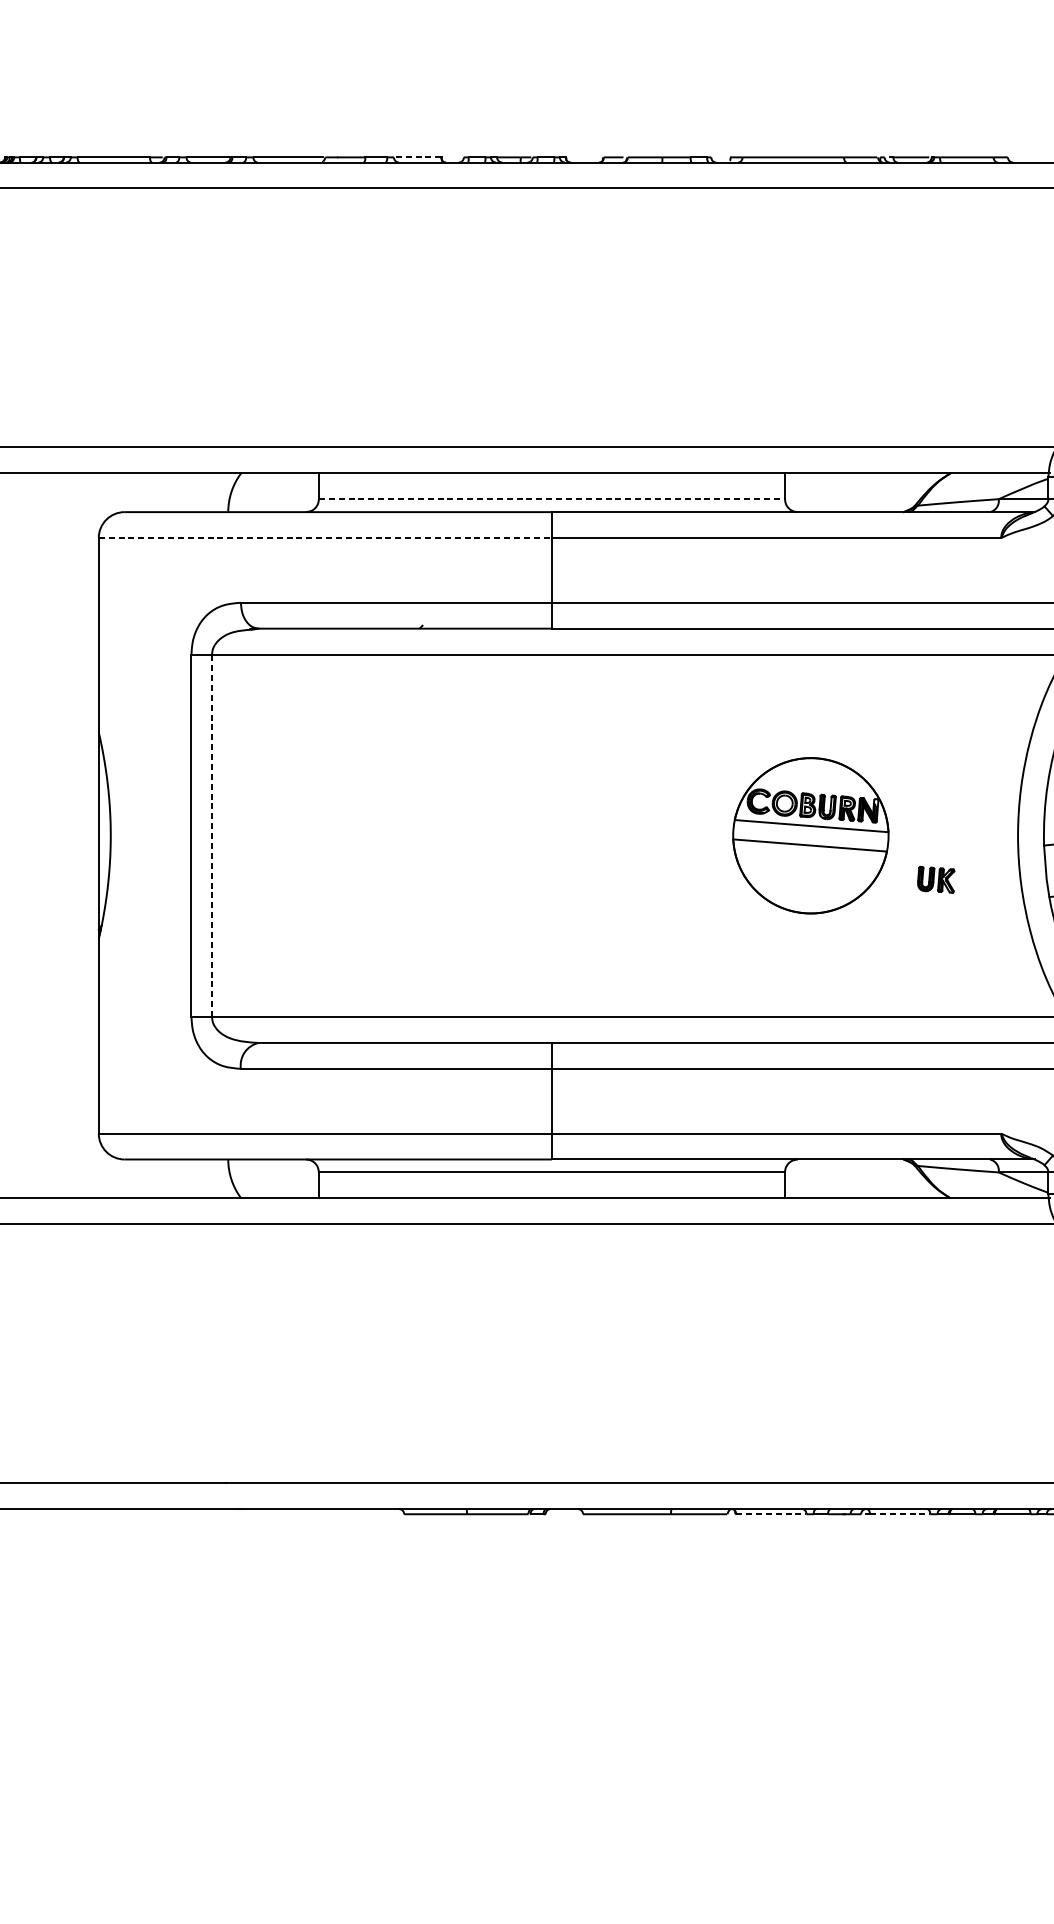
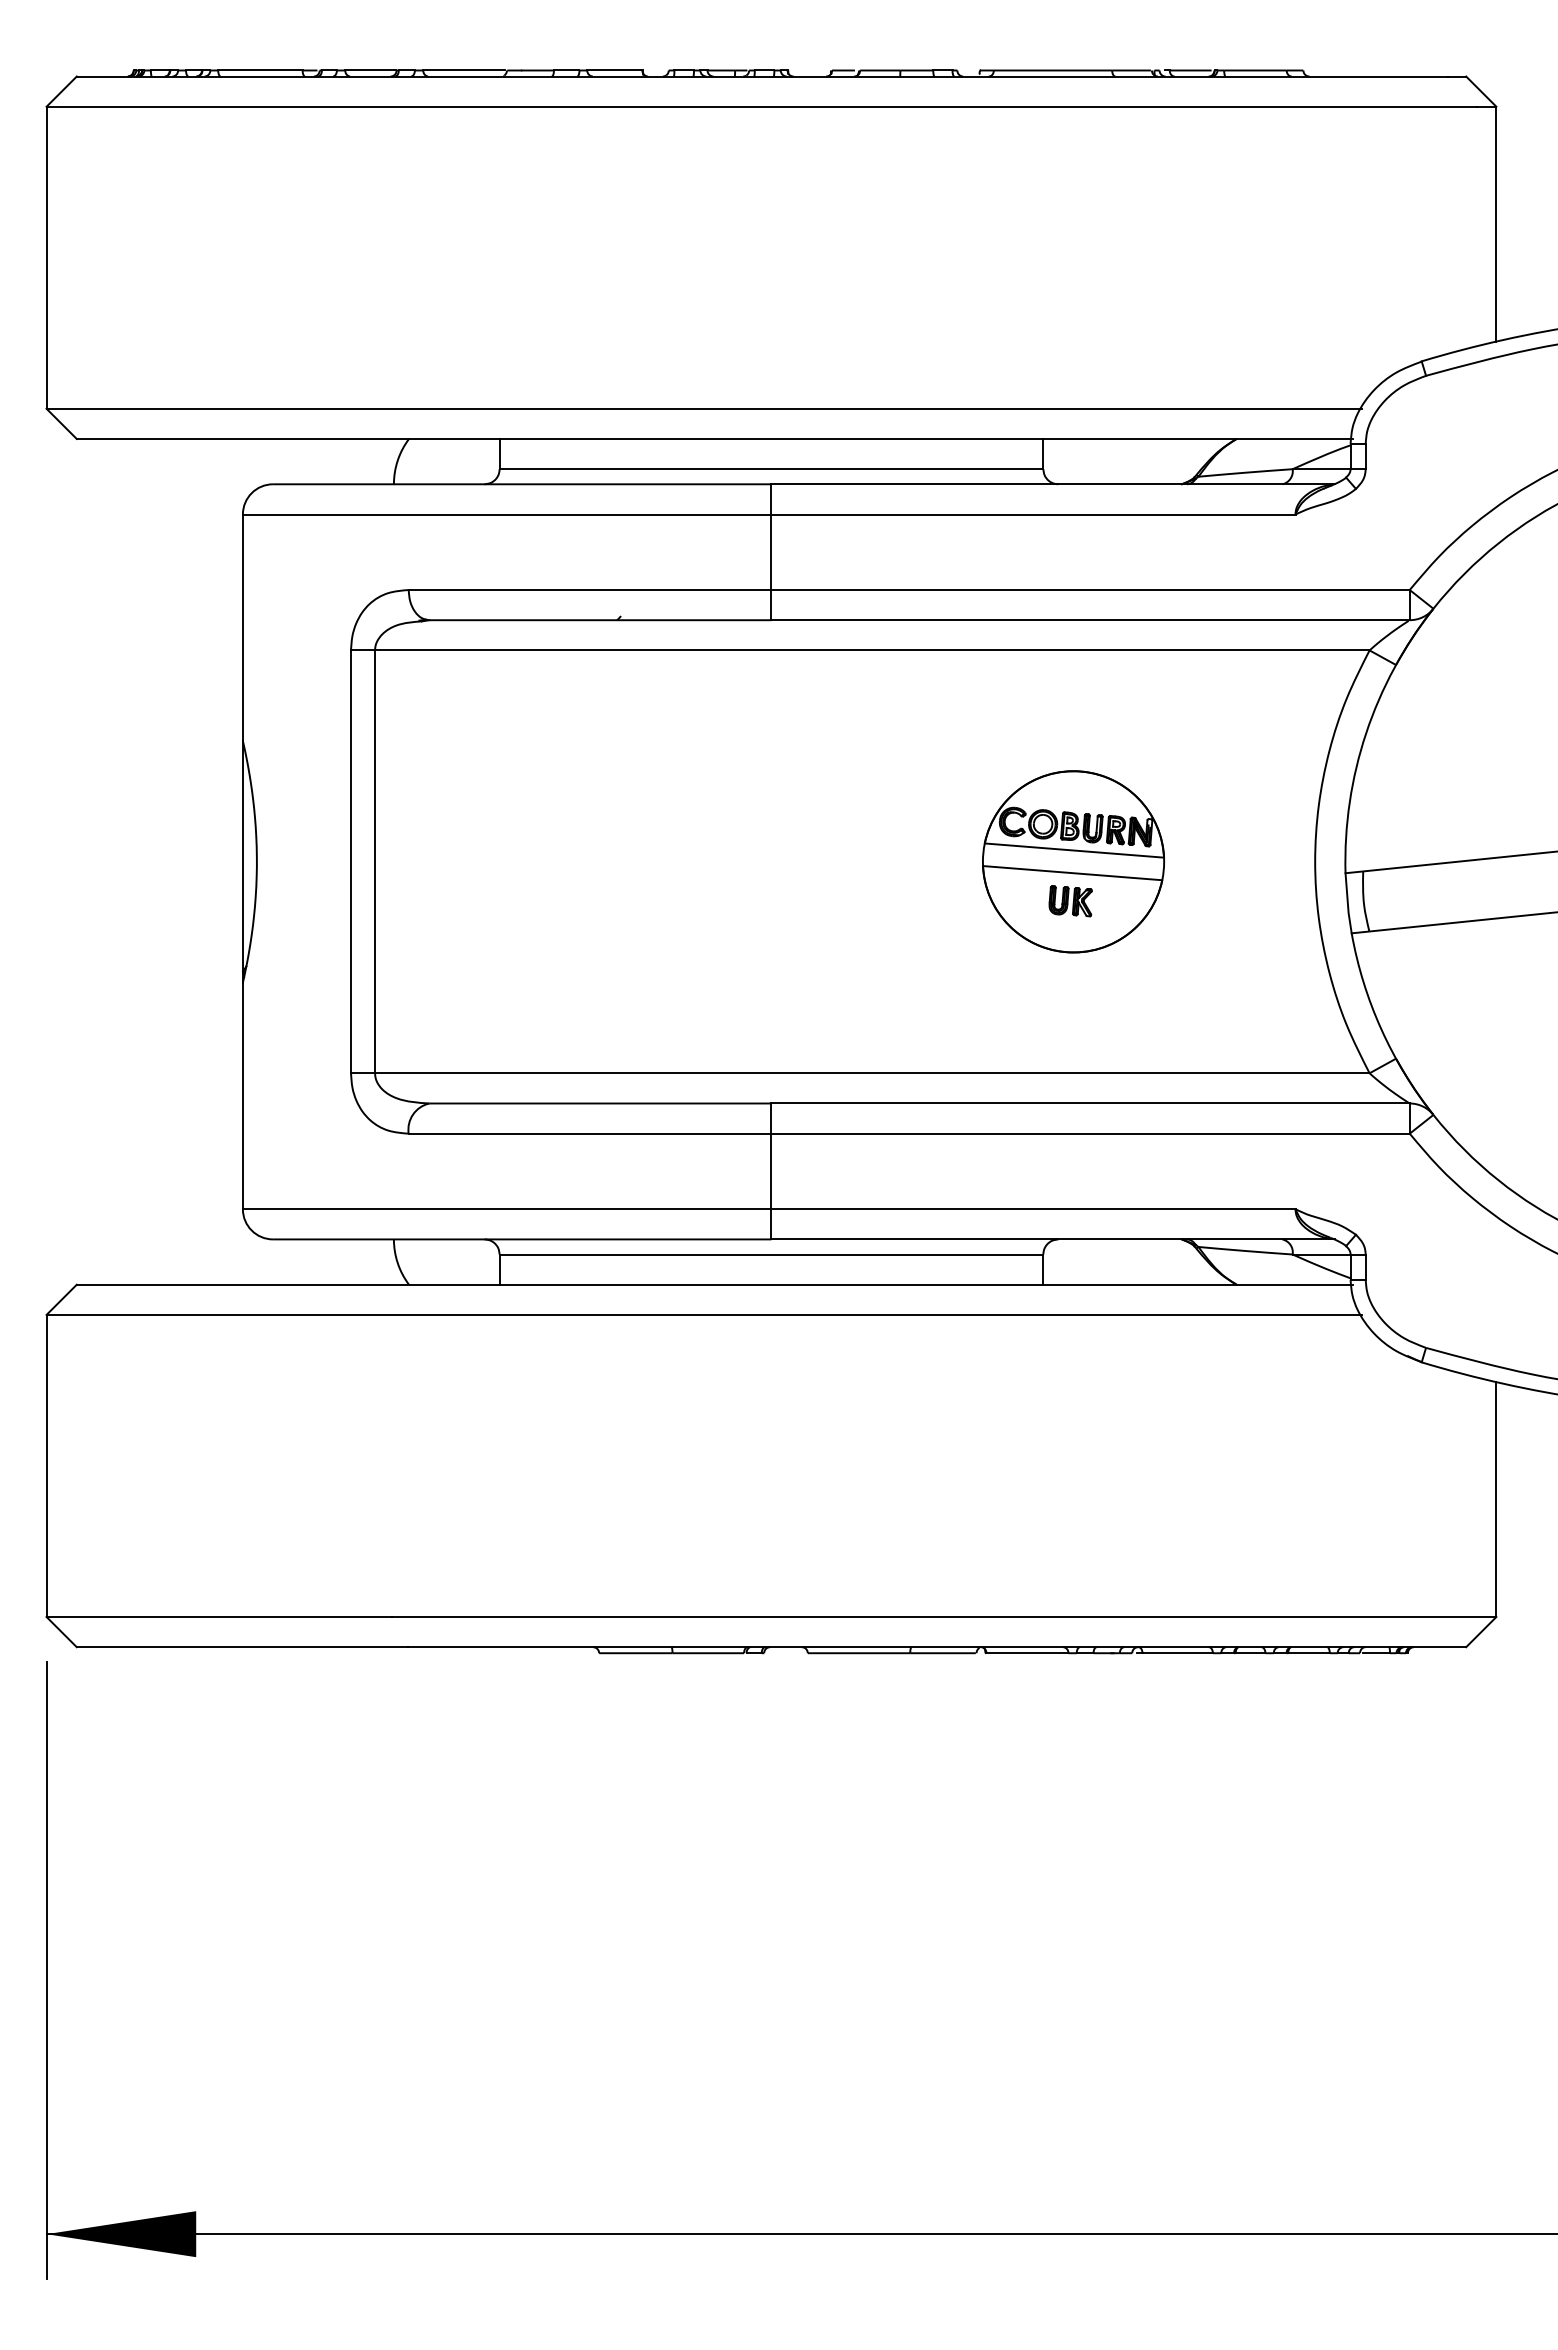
line: (417, 157) -> (614, 70), dashed -> solid
line: (551, 499) -> (771, 469), dashed -> solid
line: (325, 538) -> (507, 514), dashed -> solid
line: (212, 835) -> (375, 861), dashed -> solid
part: (936, 880) -> (1070, 901), moved
line: (771, 1514) -> (1027, 1653), dashed -> solid
line: (900, 1514) -> (1178, 1653), dashed -> solid

